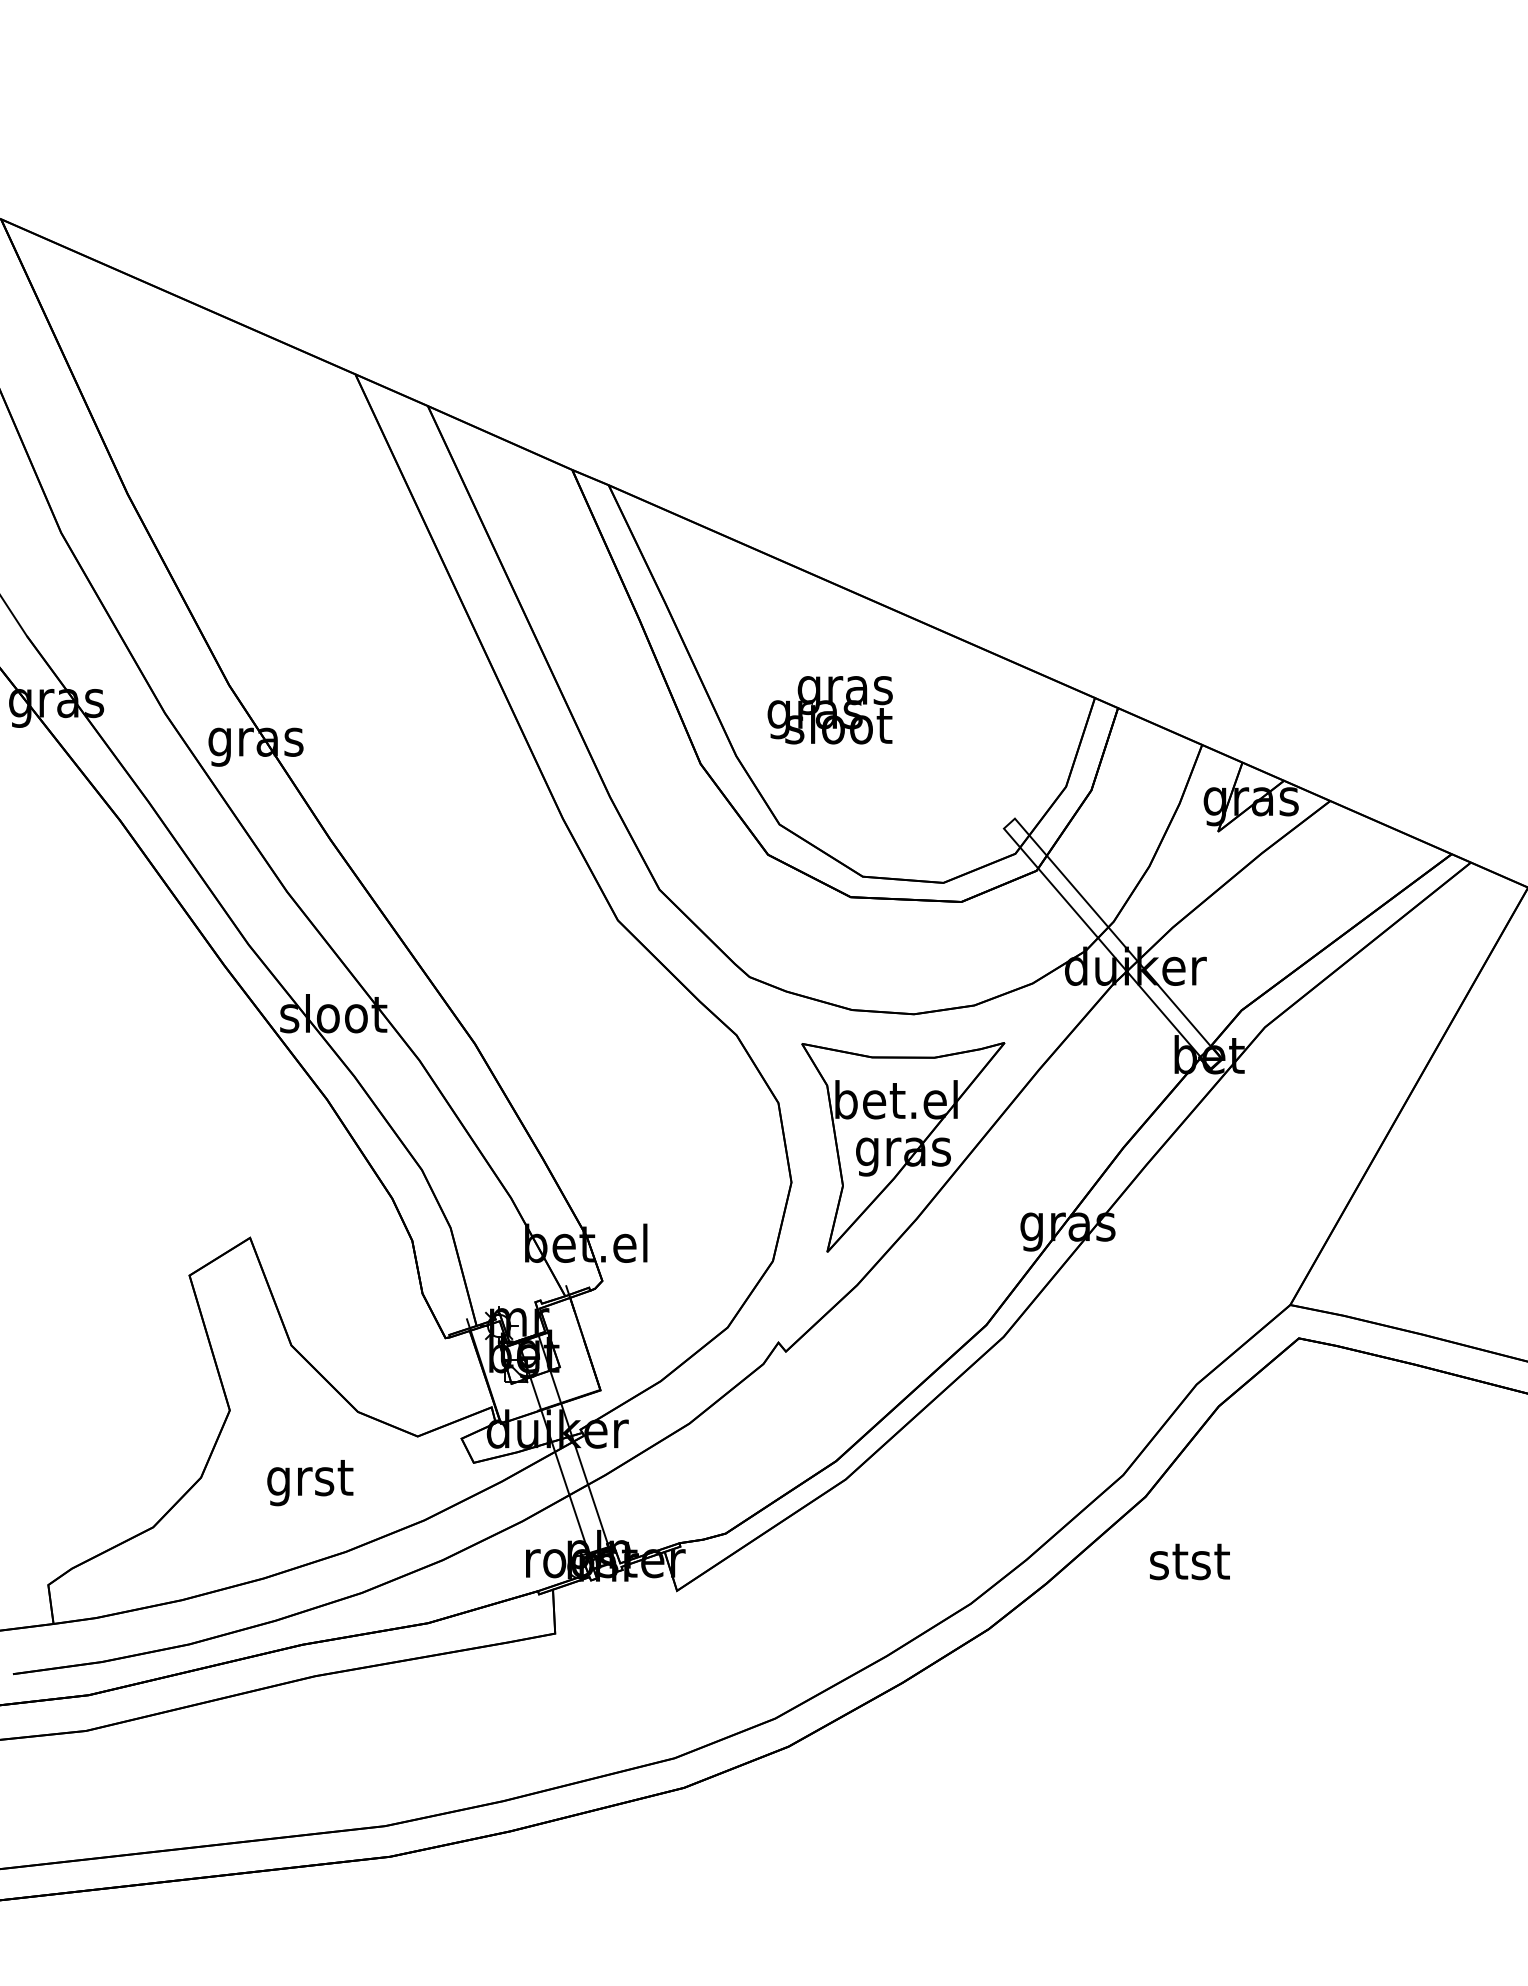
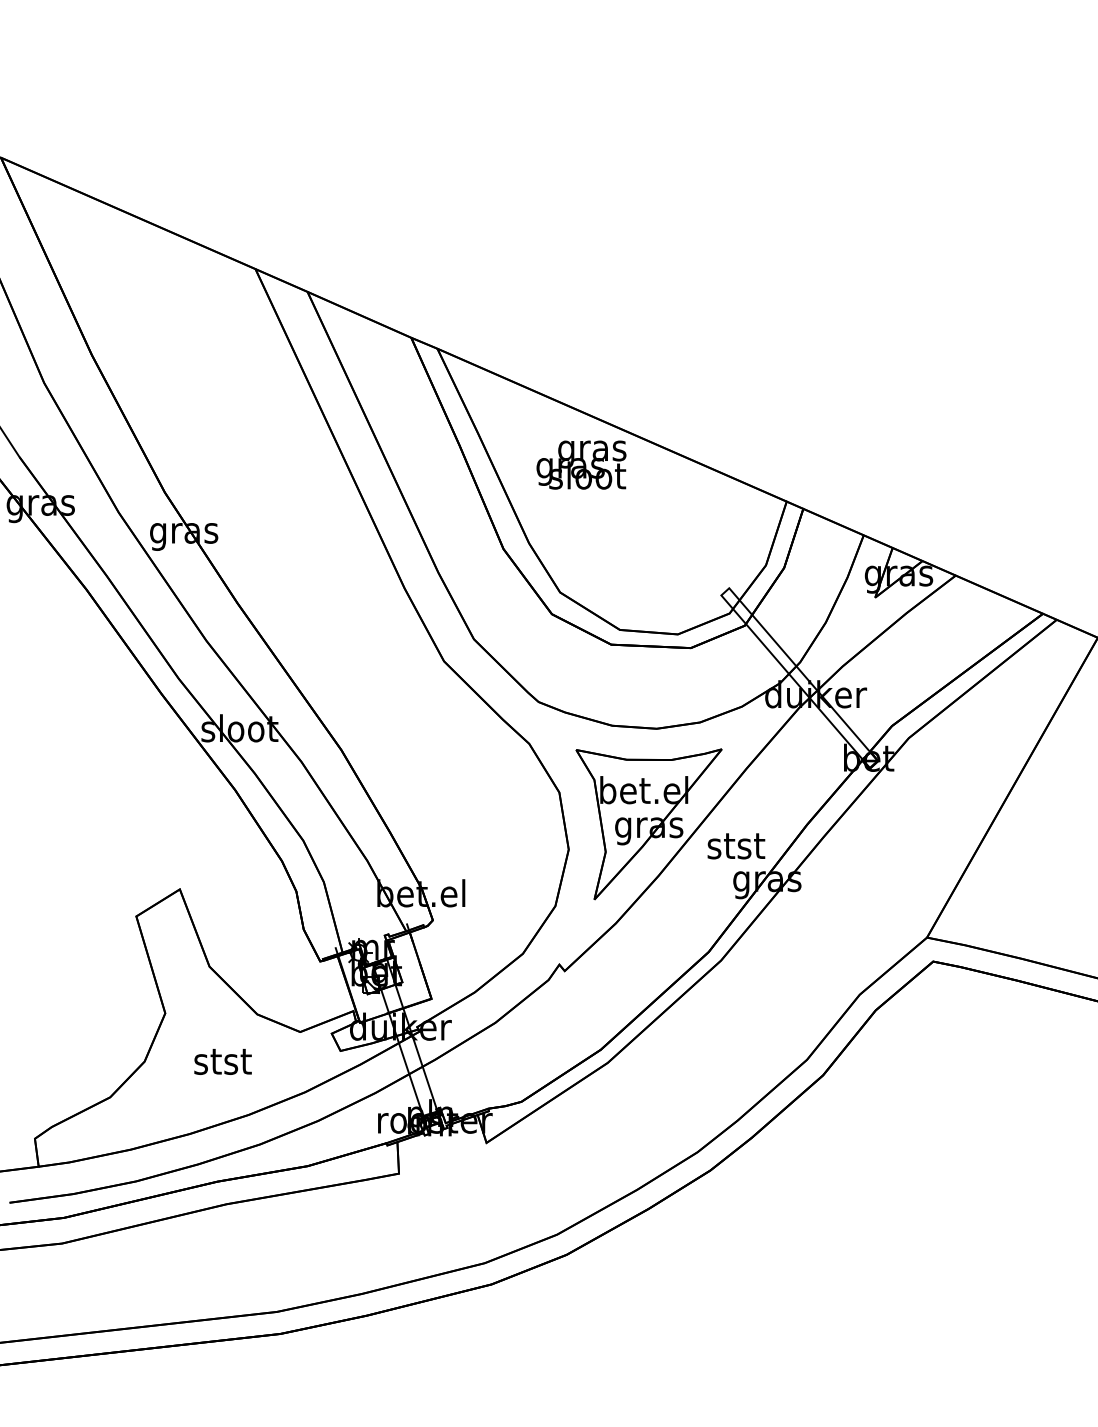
text: (829, 710) -> (580, 465), moved
text: (310, 1483) -> (223, 1065), grst -> stst
text: (1189, 1561) -> (736, 846), moved

